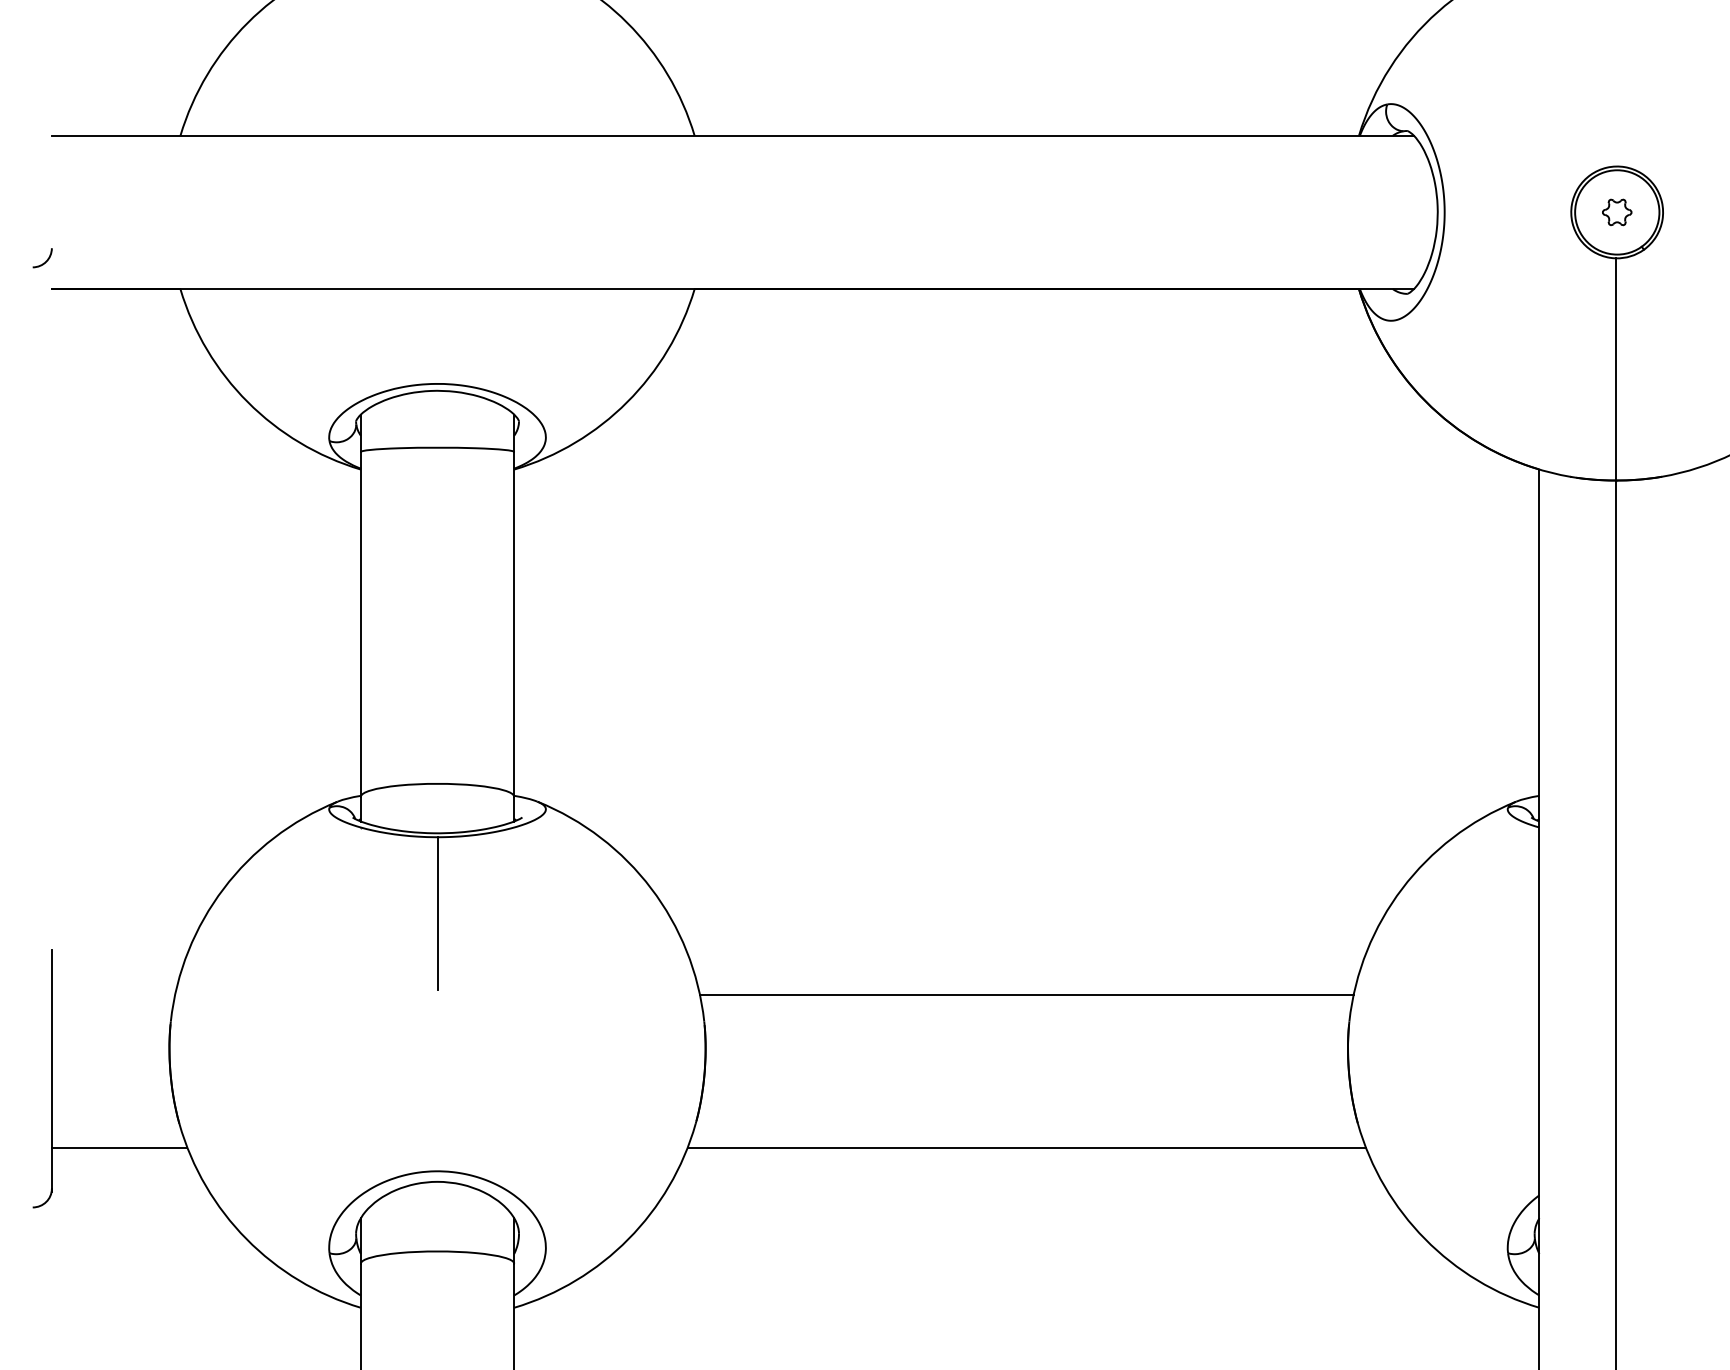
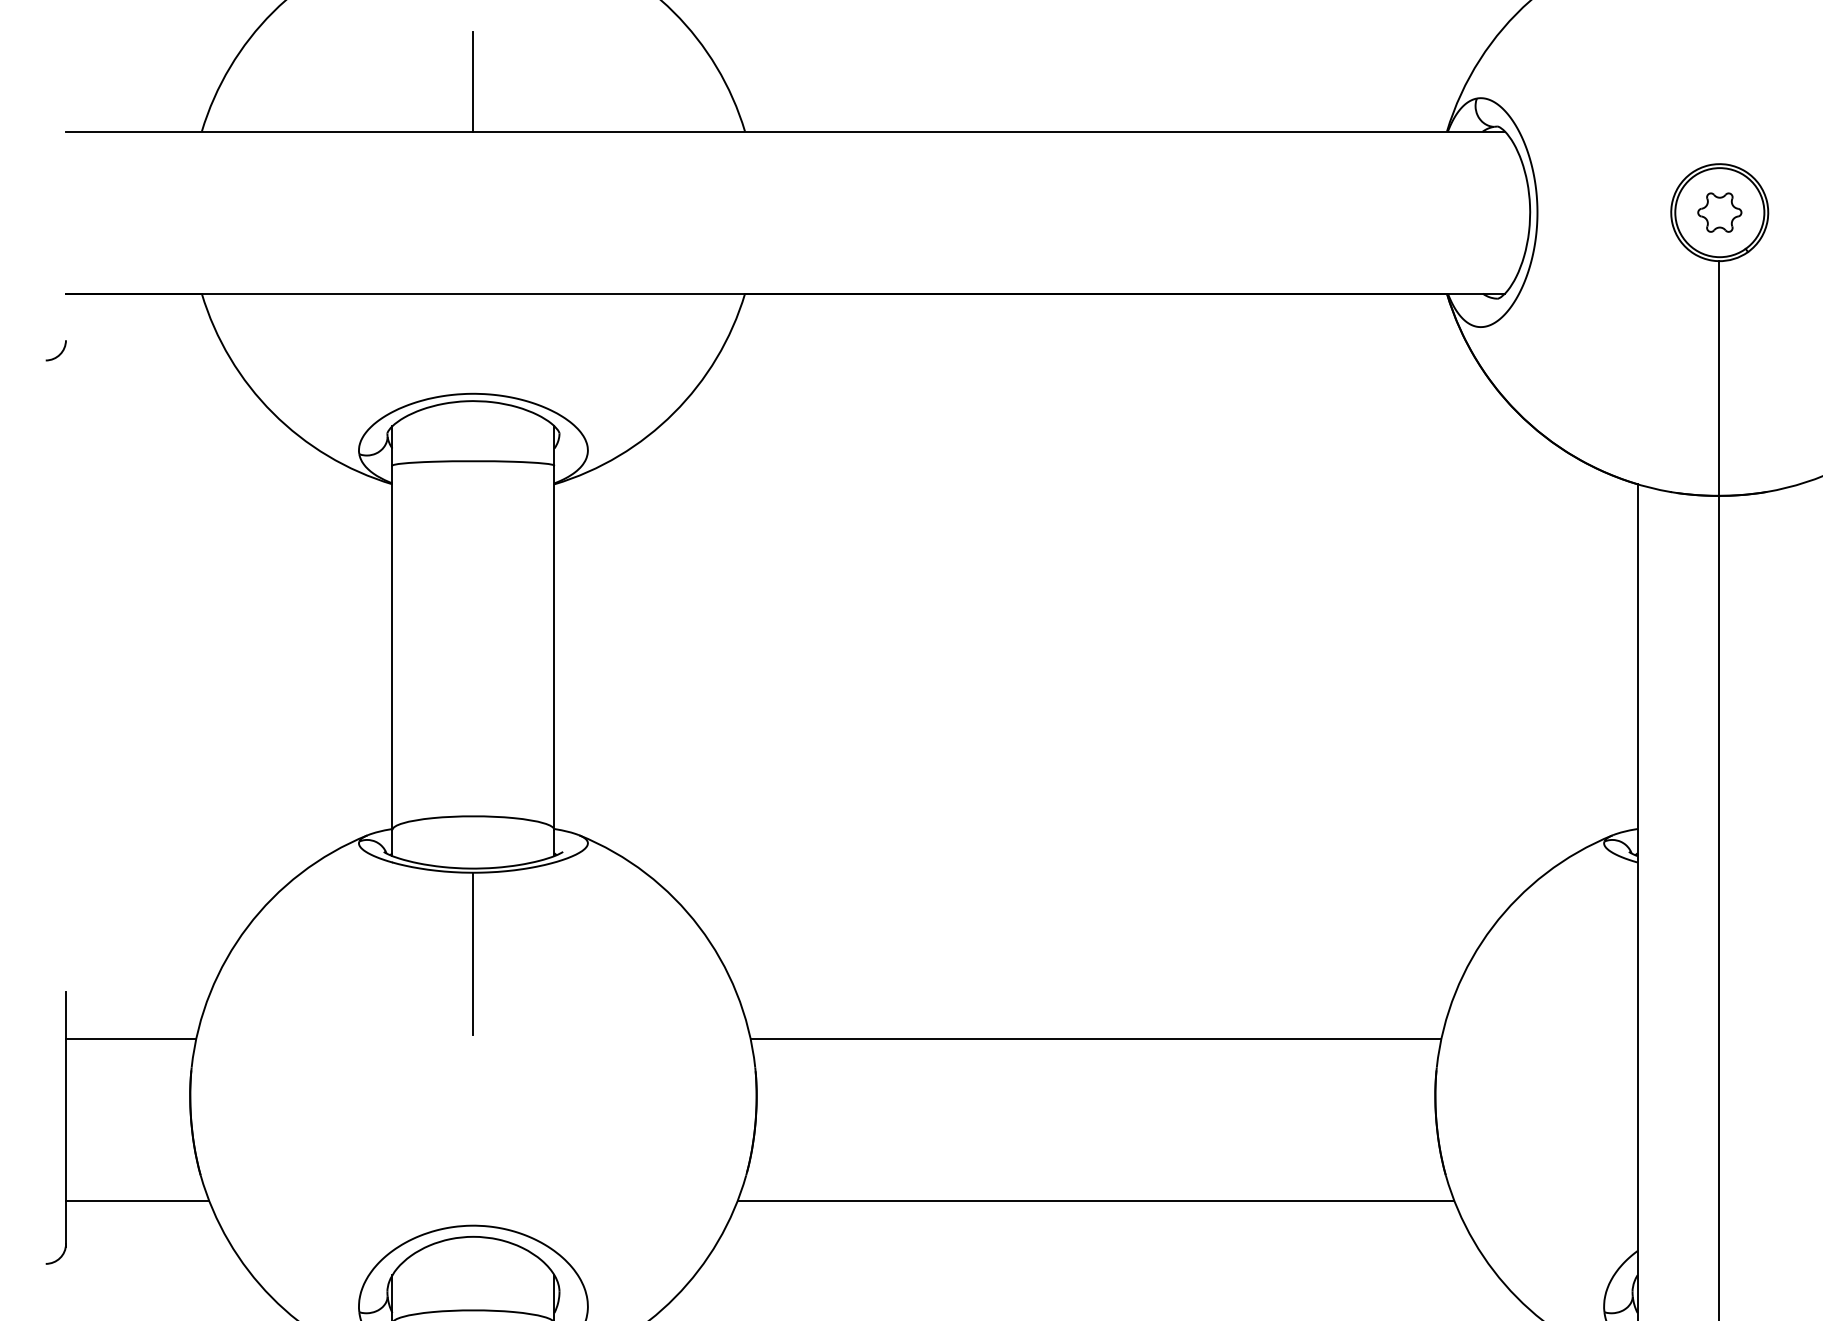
line: (437, 88) -> (473, 81), added
part: (1616, 212) -> (1719, 212), size x1.43
part: (42, 258) -> (56, 351), moved
line: (113, 994) -> (131, 1038), added

